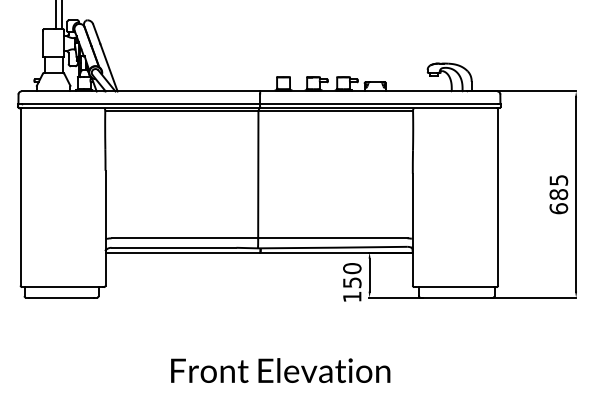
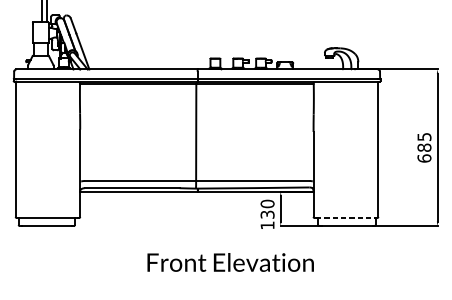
text: (351, 282) -> (267, 214), 150 -> 130
line: (455, 287) -> (345, 218), solid -> dashed
text: (280, 370) -> (230, 262), moved

